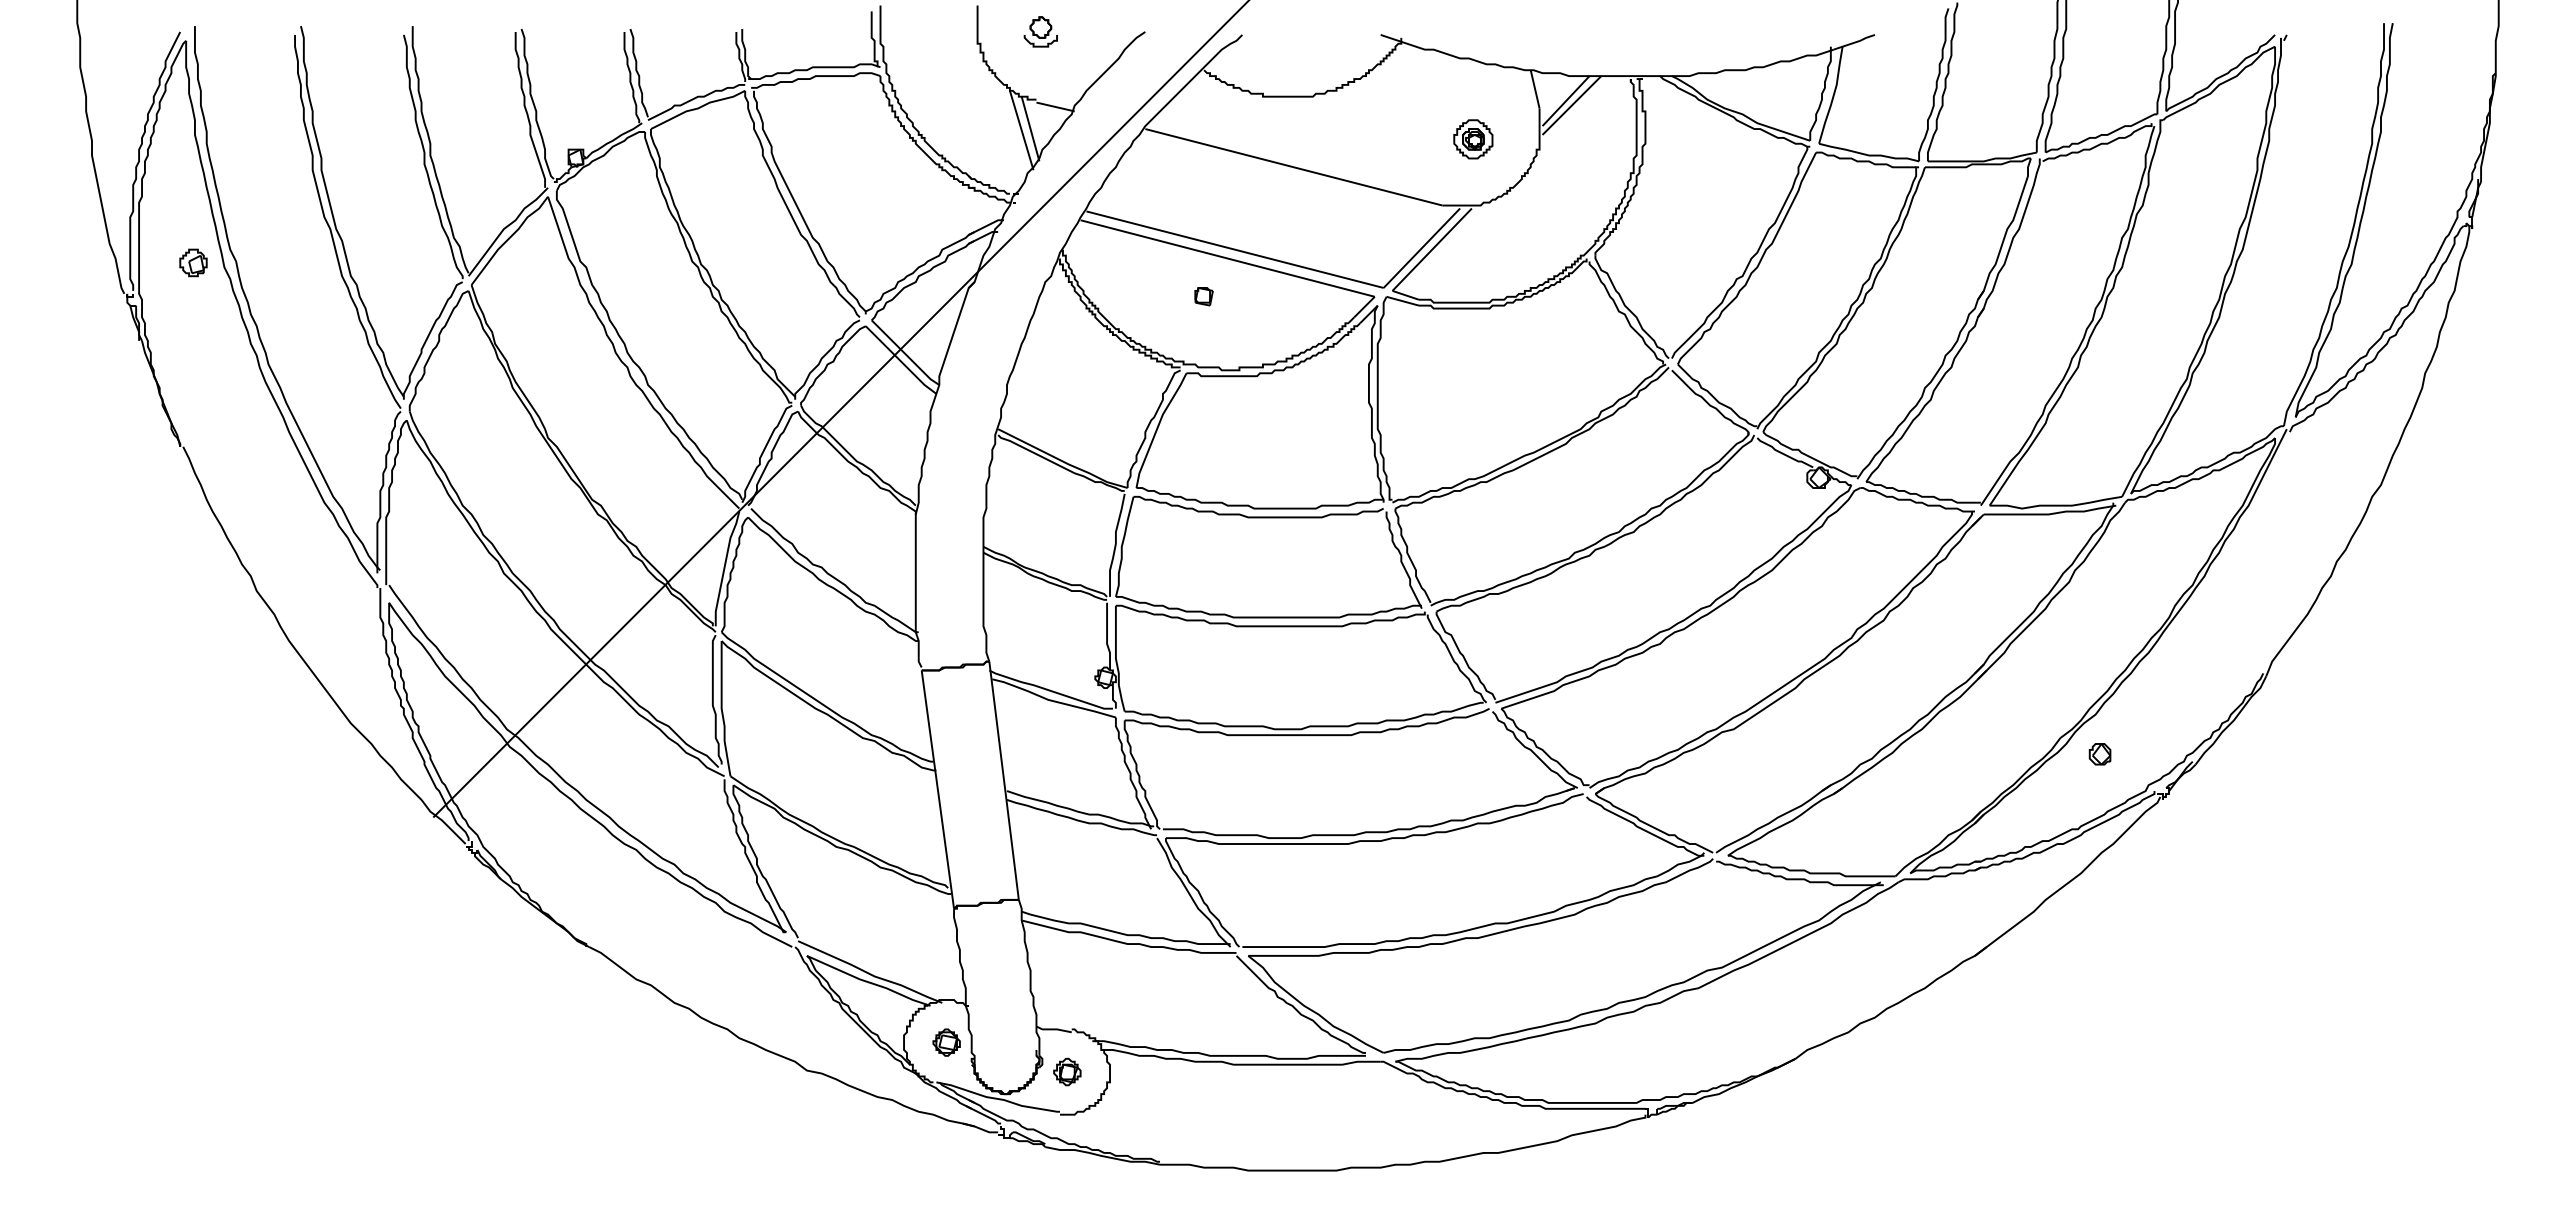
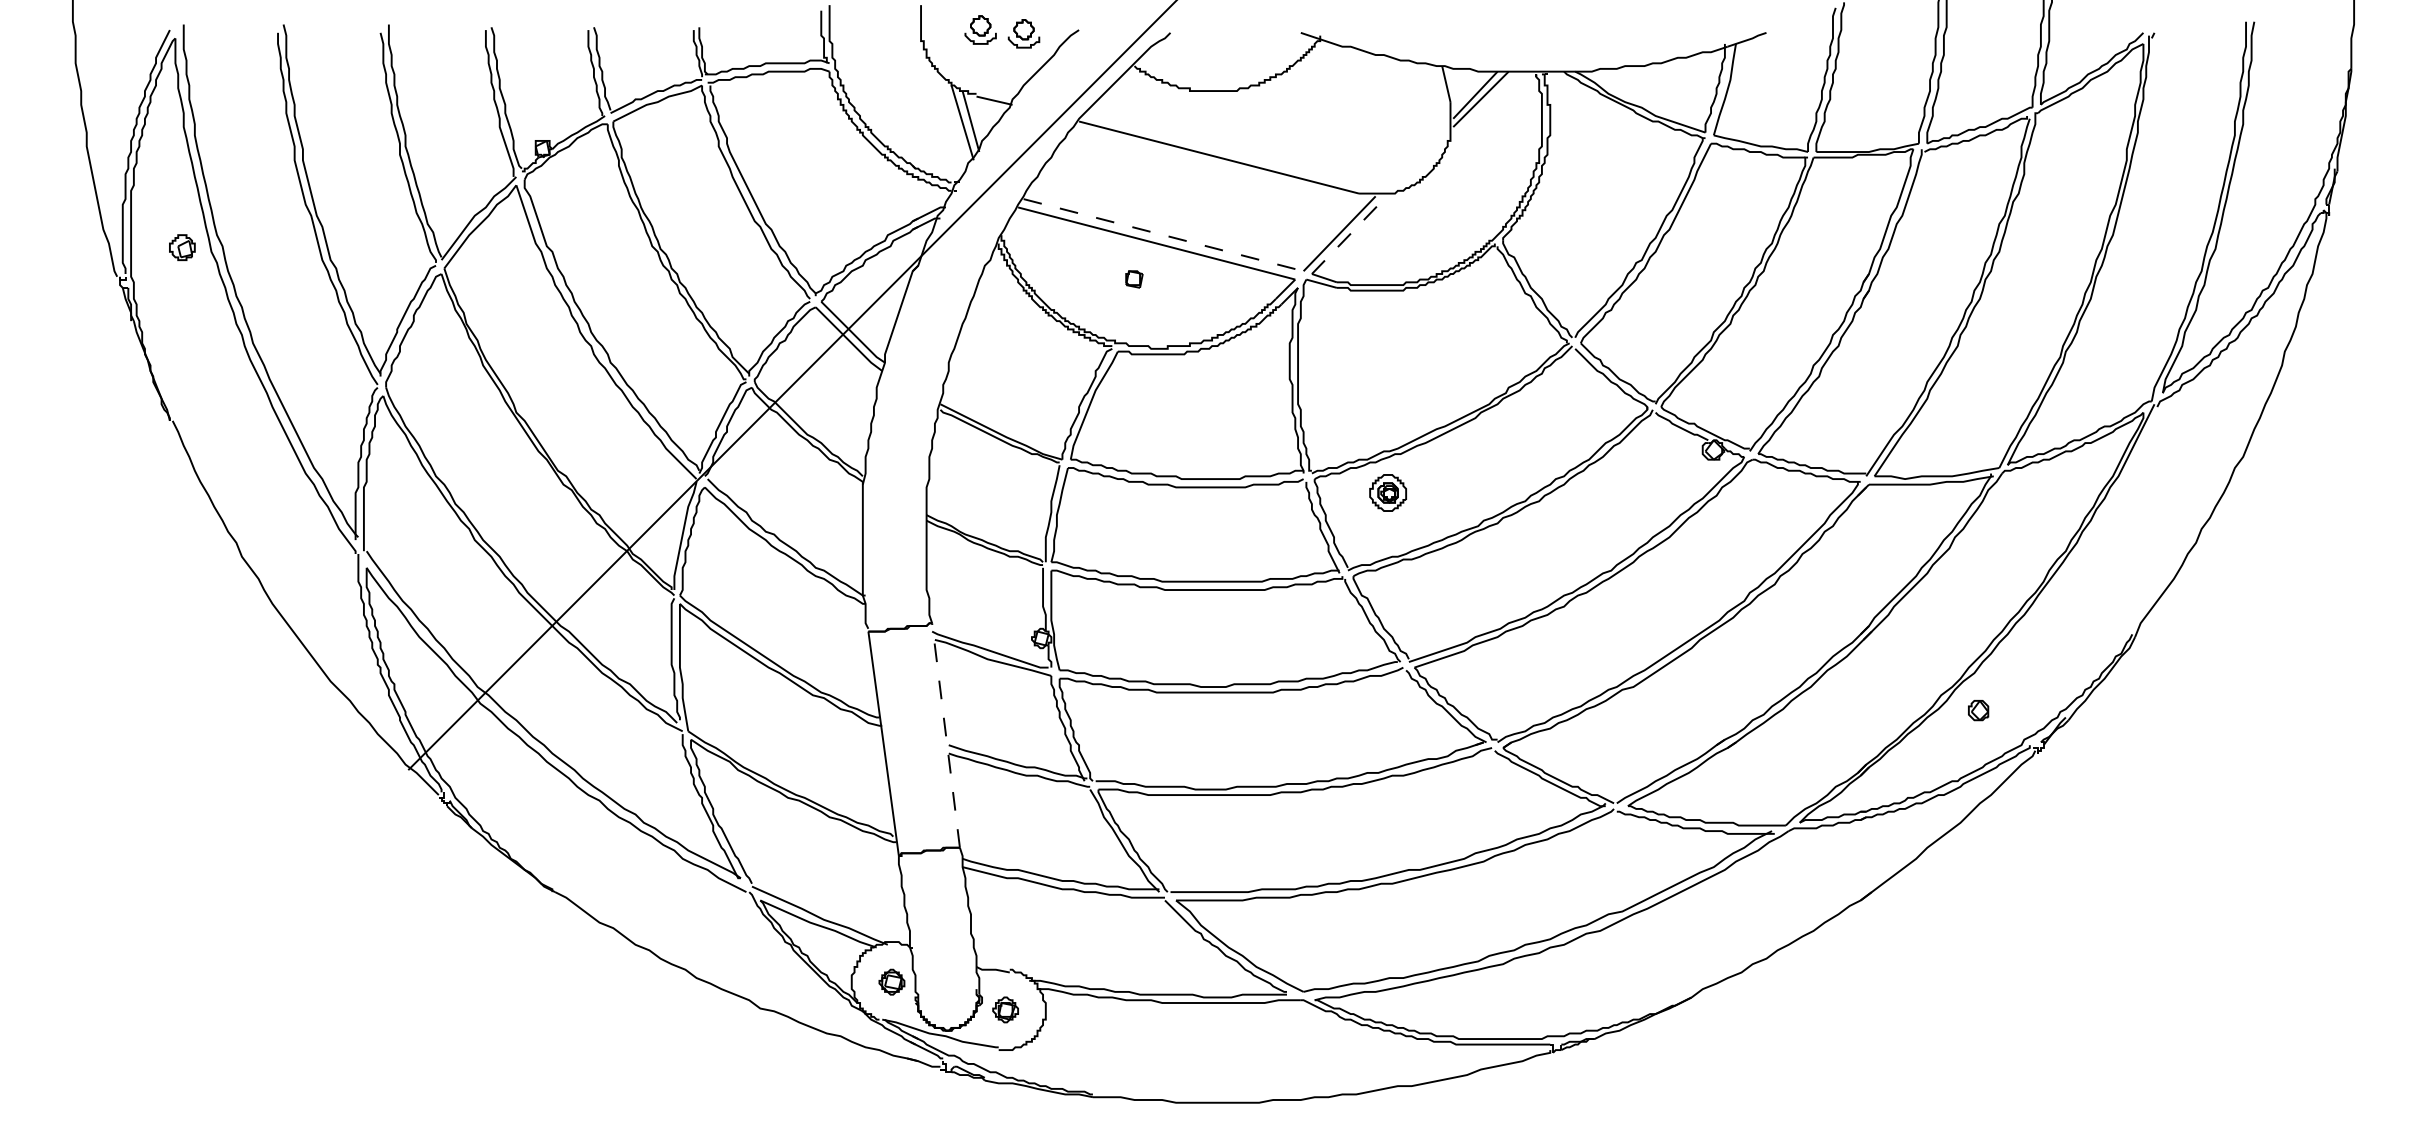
part: (1086, 35) -> (1023, 33), added
part: (1473, 139) -> (1388, 493), moved
line: (1235, 249) -> (1164, 234), solid -> dashed
line: (1432, 249) -> (1349, 234), solid -> dashed
line: (1004, 780) -> (946, 735), solid -> dashed

